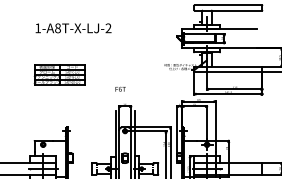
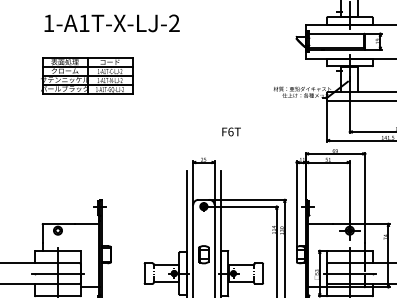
text: (57, 28) -> (83, 23), 1-A8T-X-LJ-2 -> 1-A1T-X-LJ-2
part: (59, 74) -> (87, 75), moved
text: (120, 88) -> (231, 130), moved

